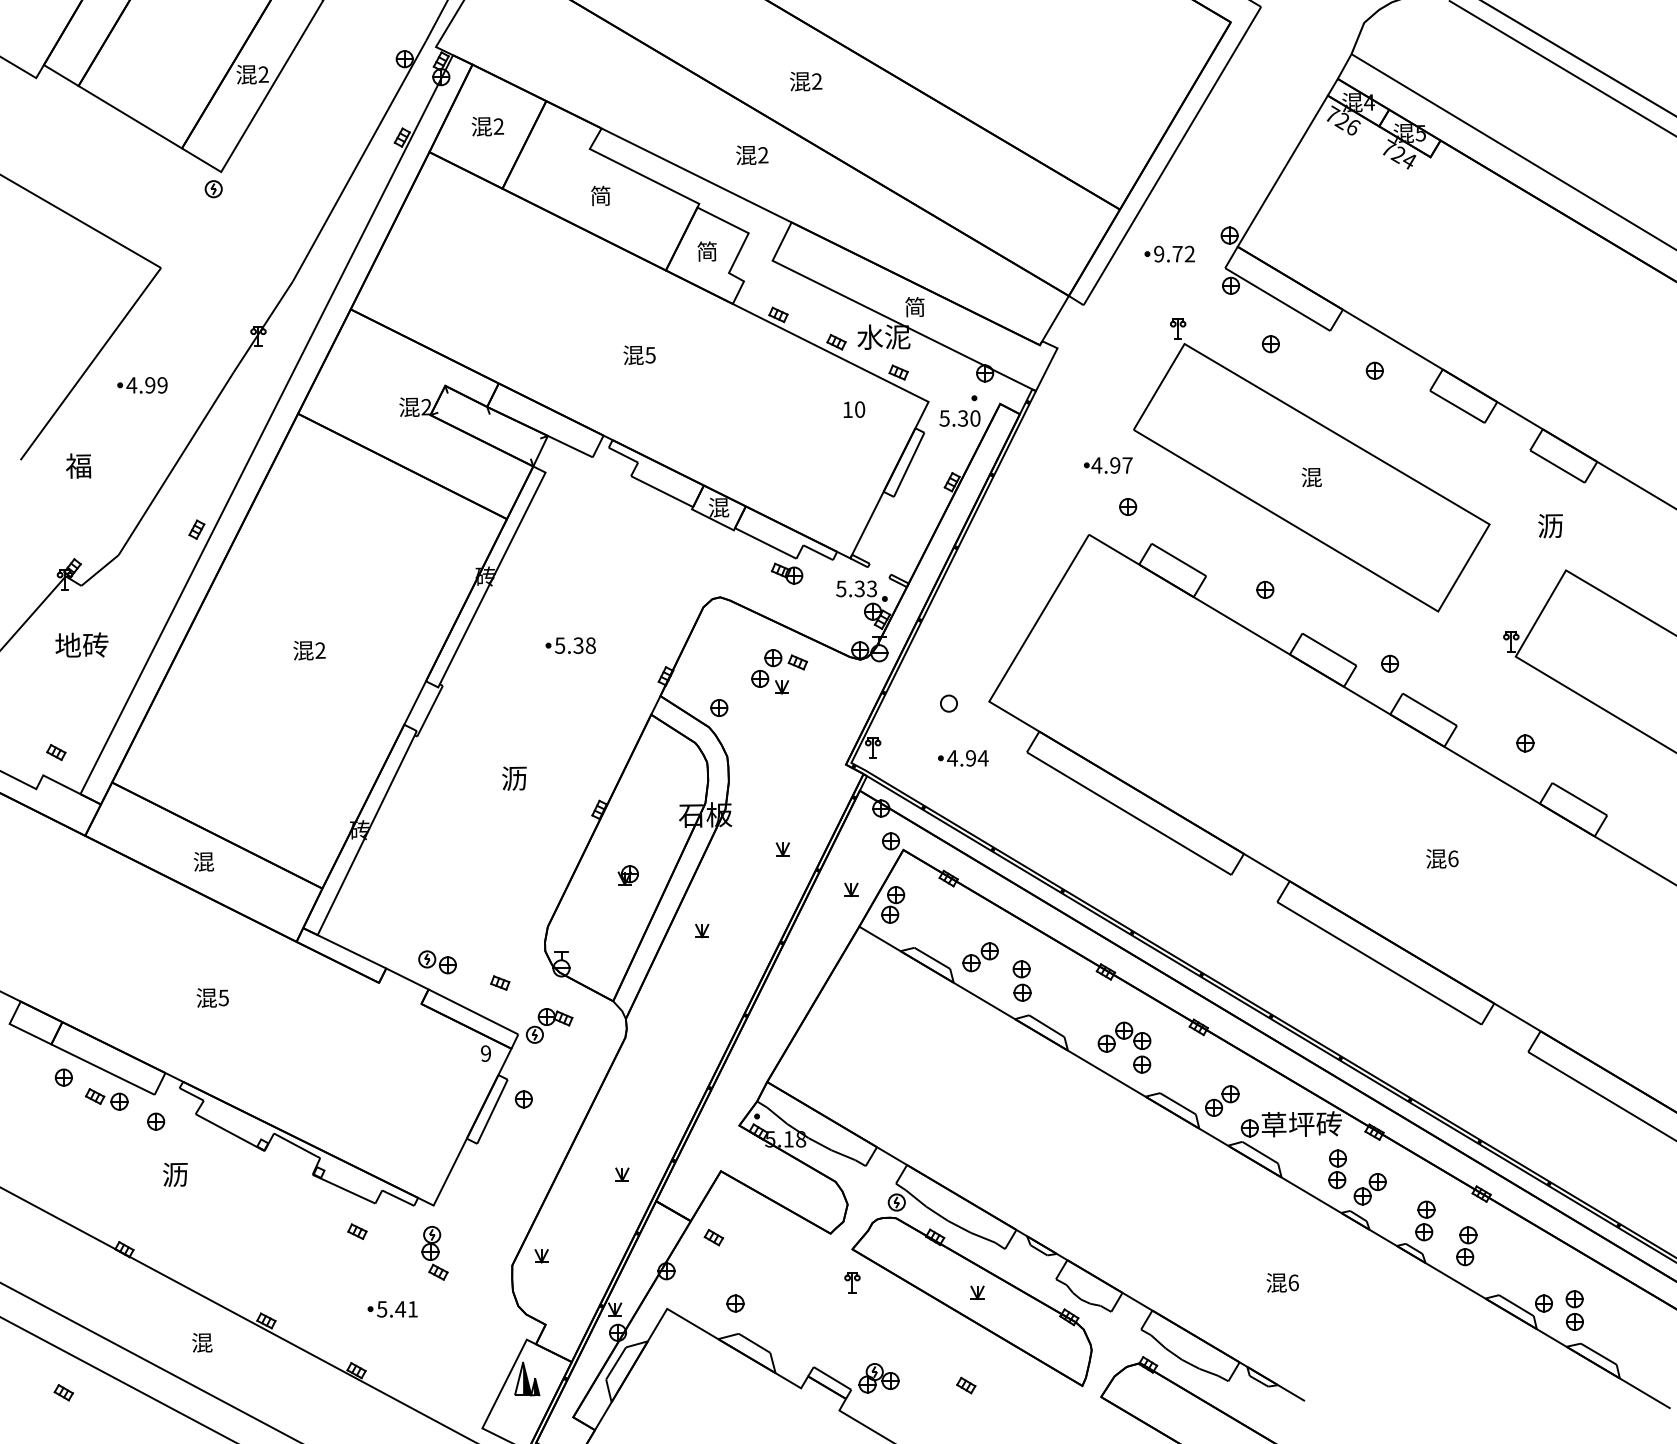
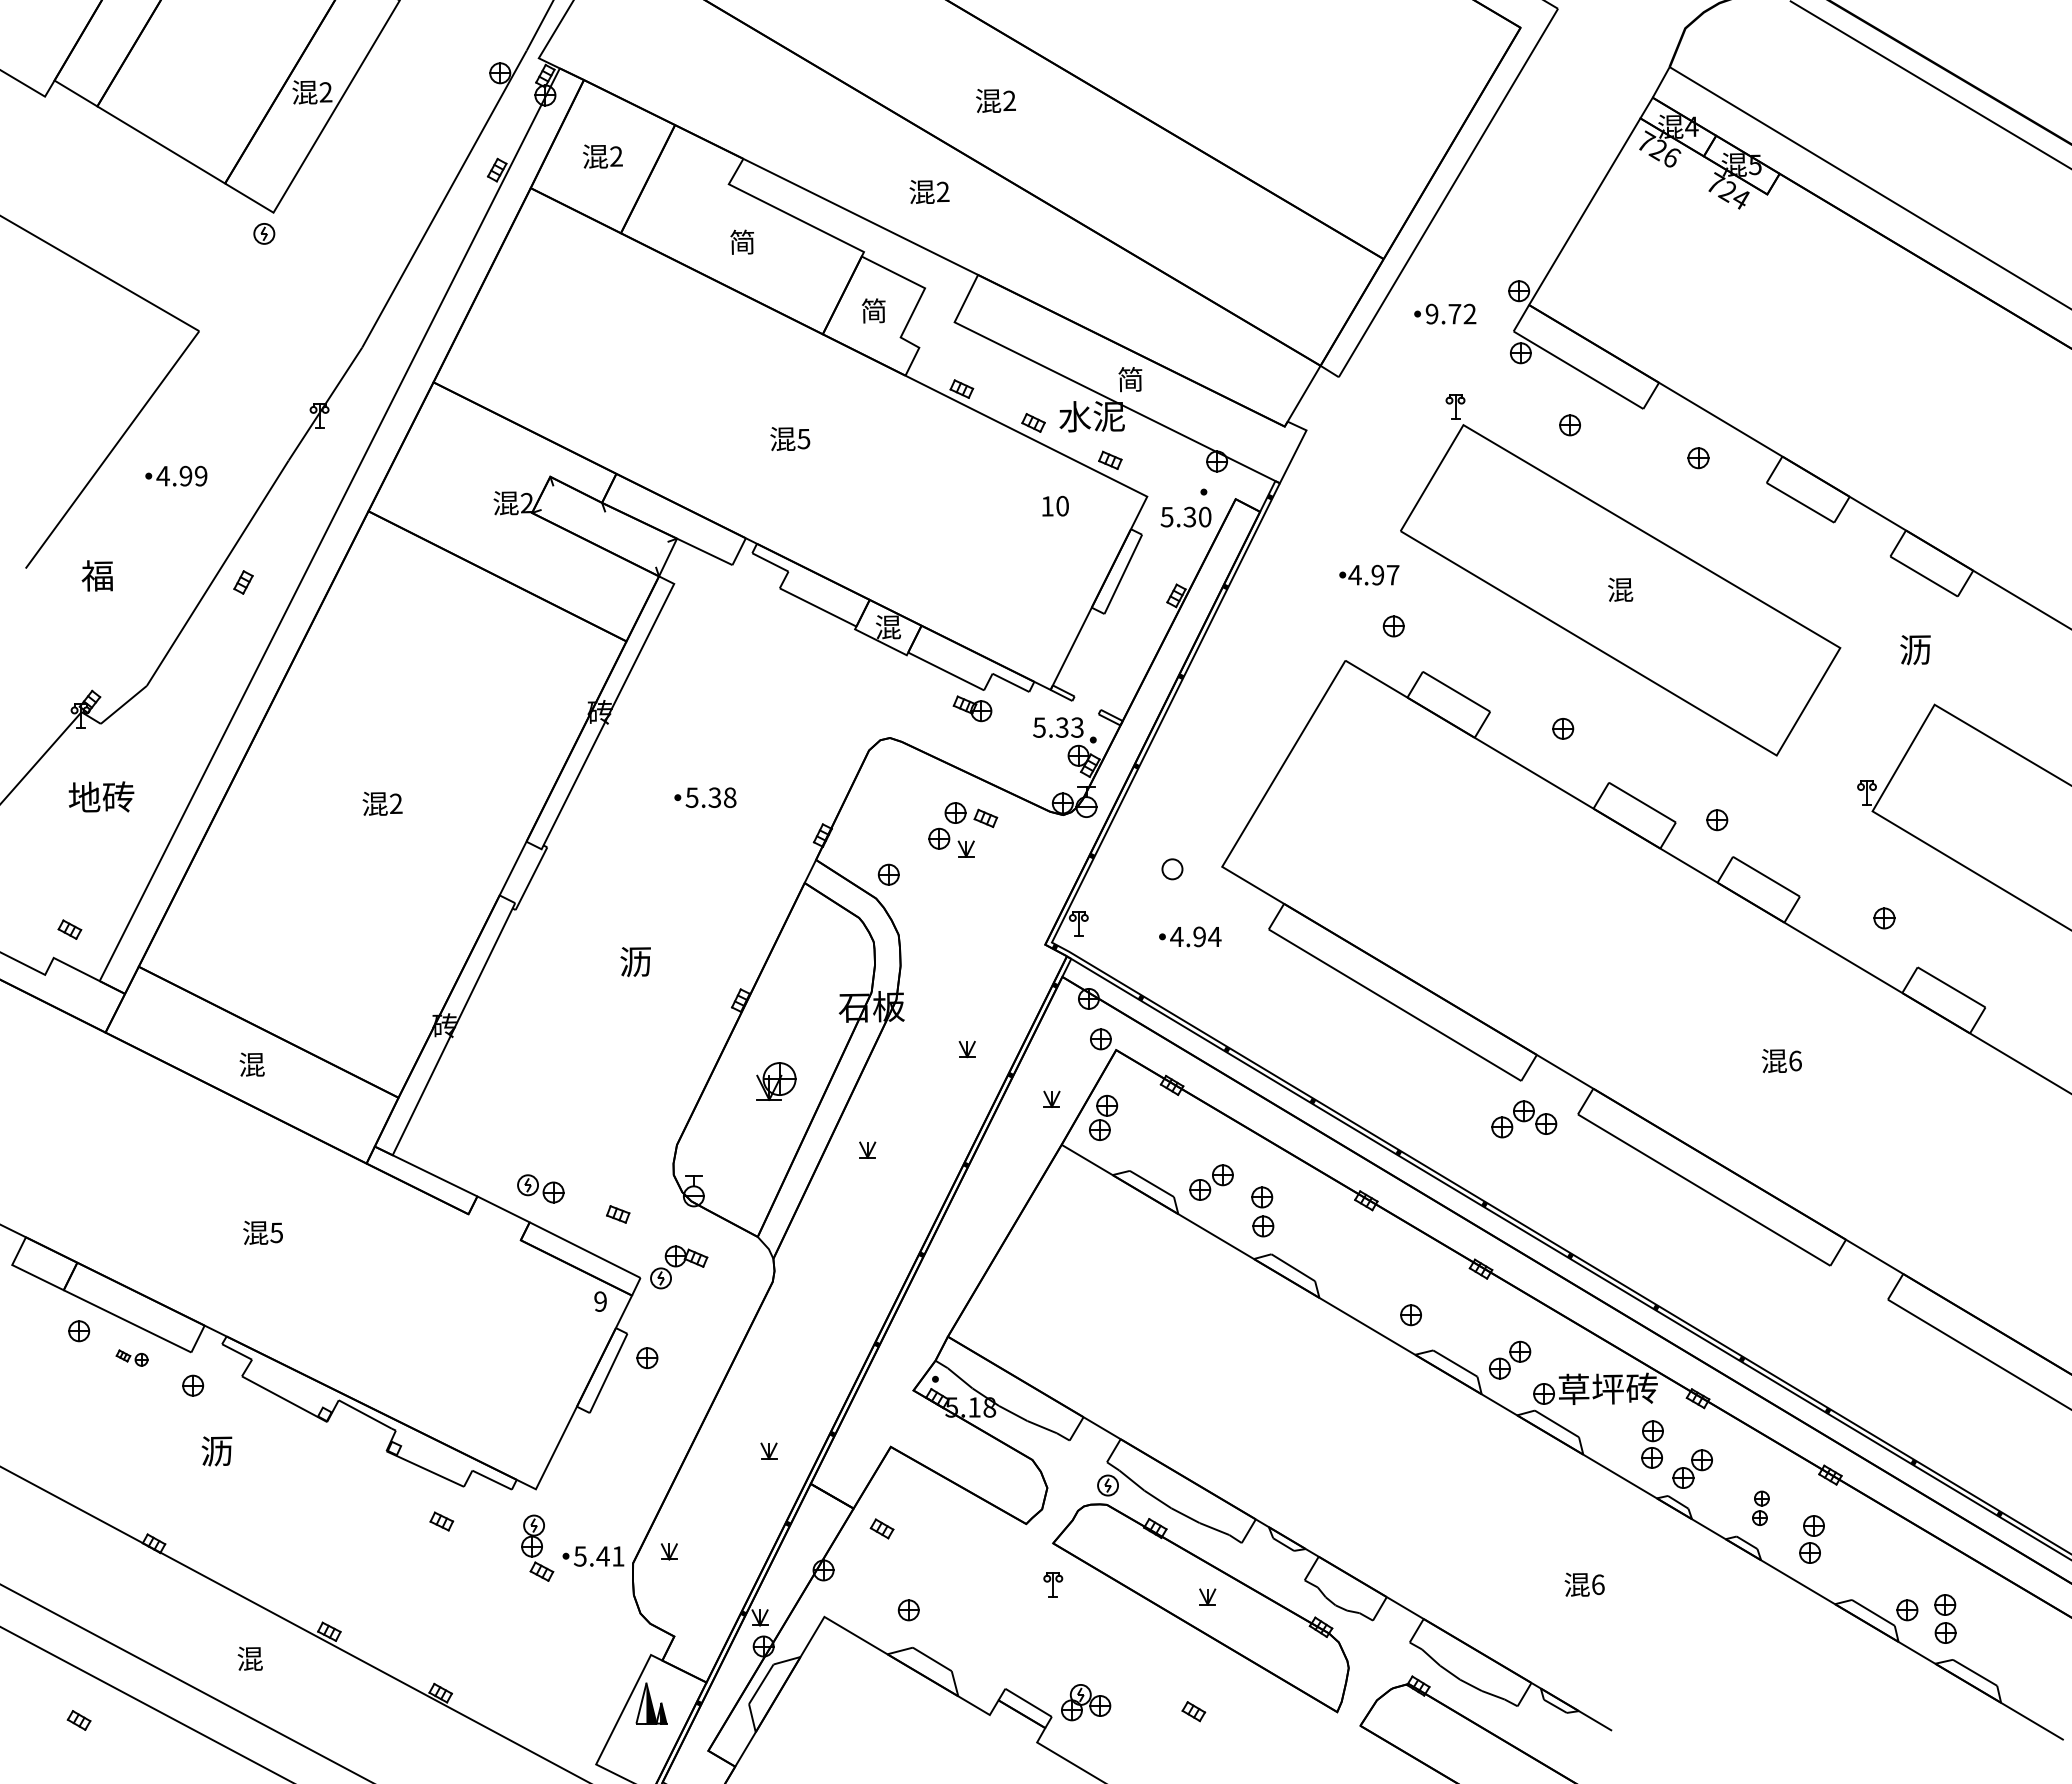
part: (196, 529) -> (243, 582), moved
part: (628, 875) -> (776, 1081), size x1.6
part: (1124, 1037) -> (1524, 1119), moved
part: (106, 1098) -> (131, 1357), size x0.6
part: (1425, 1221) -> (1760, 1508), size x0.7
part: (392, 1309) -> (593, 1556), moved

